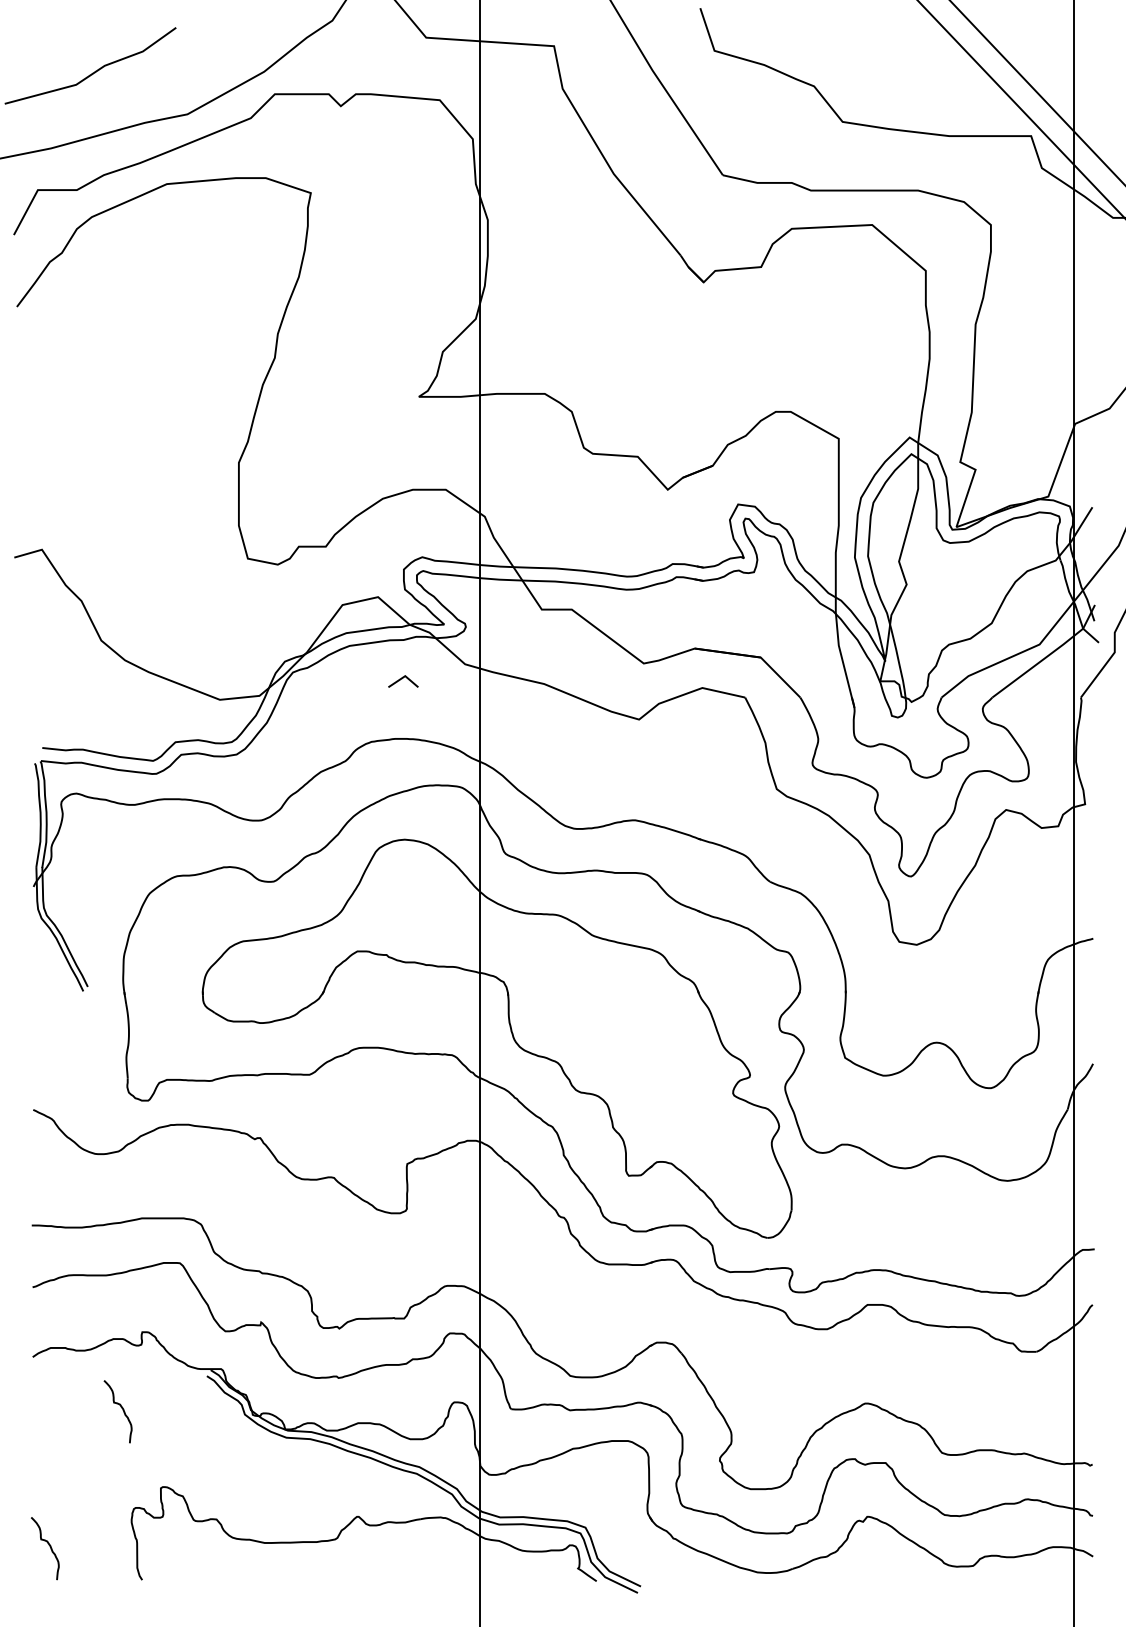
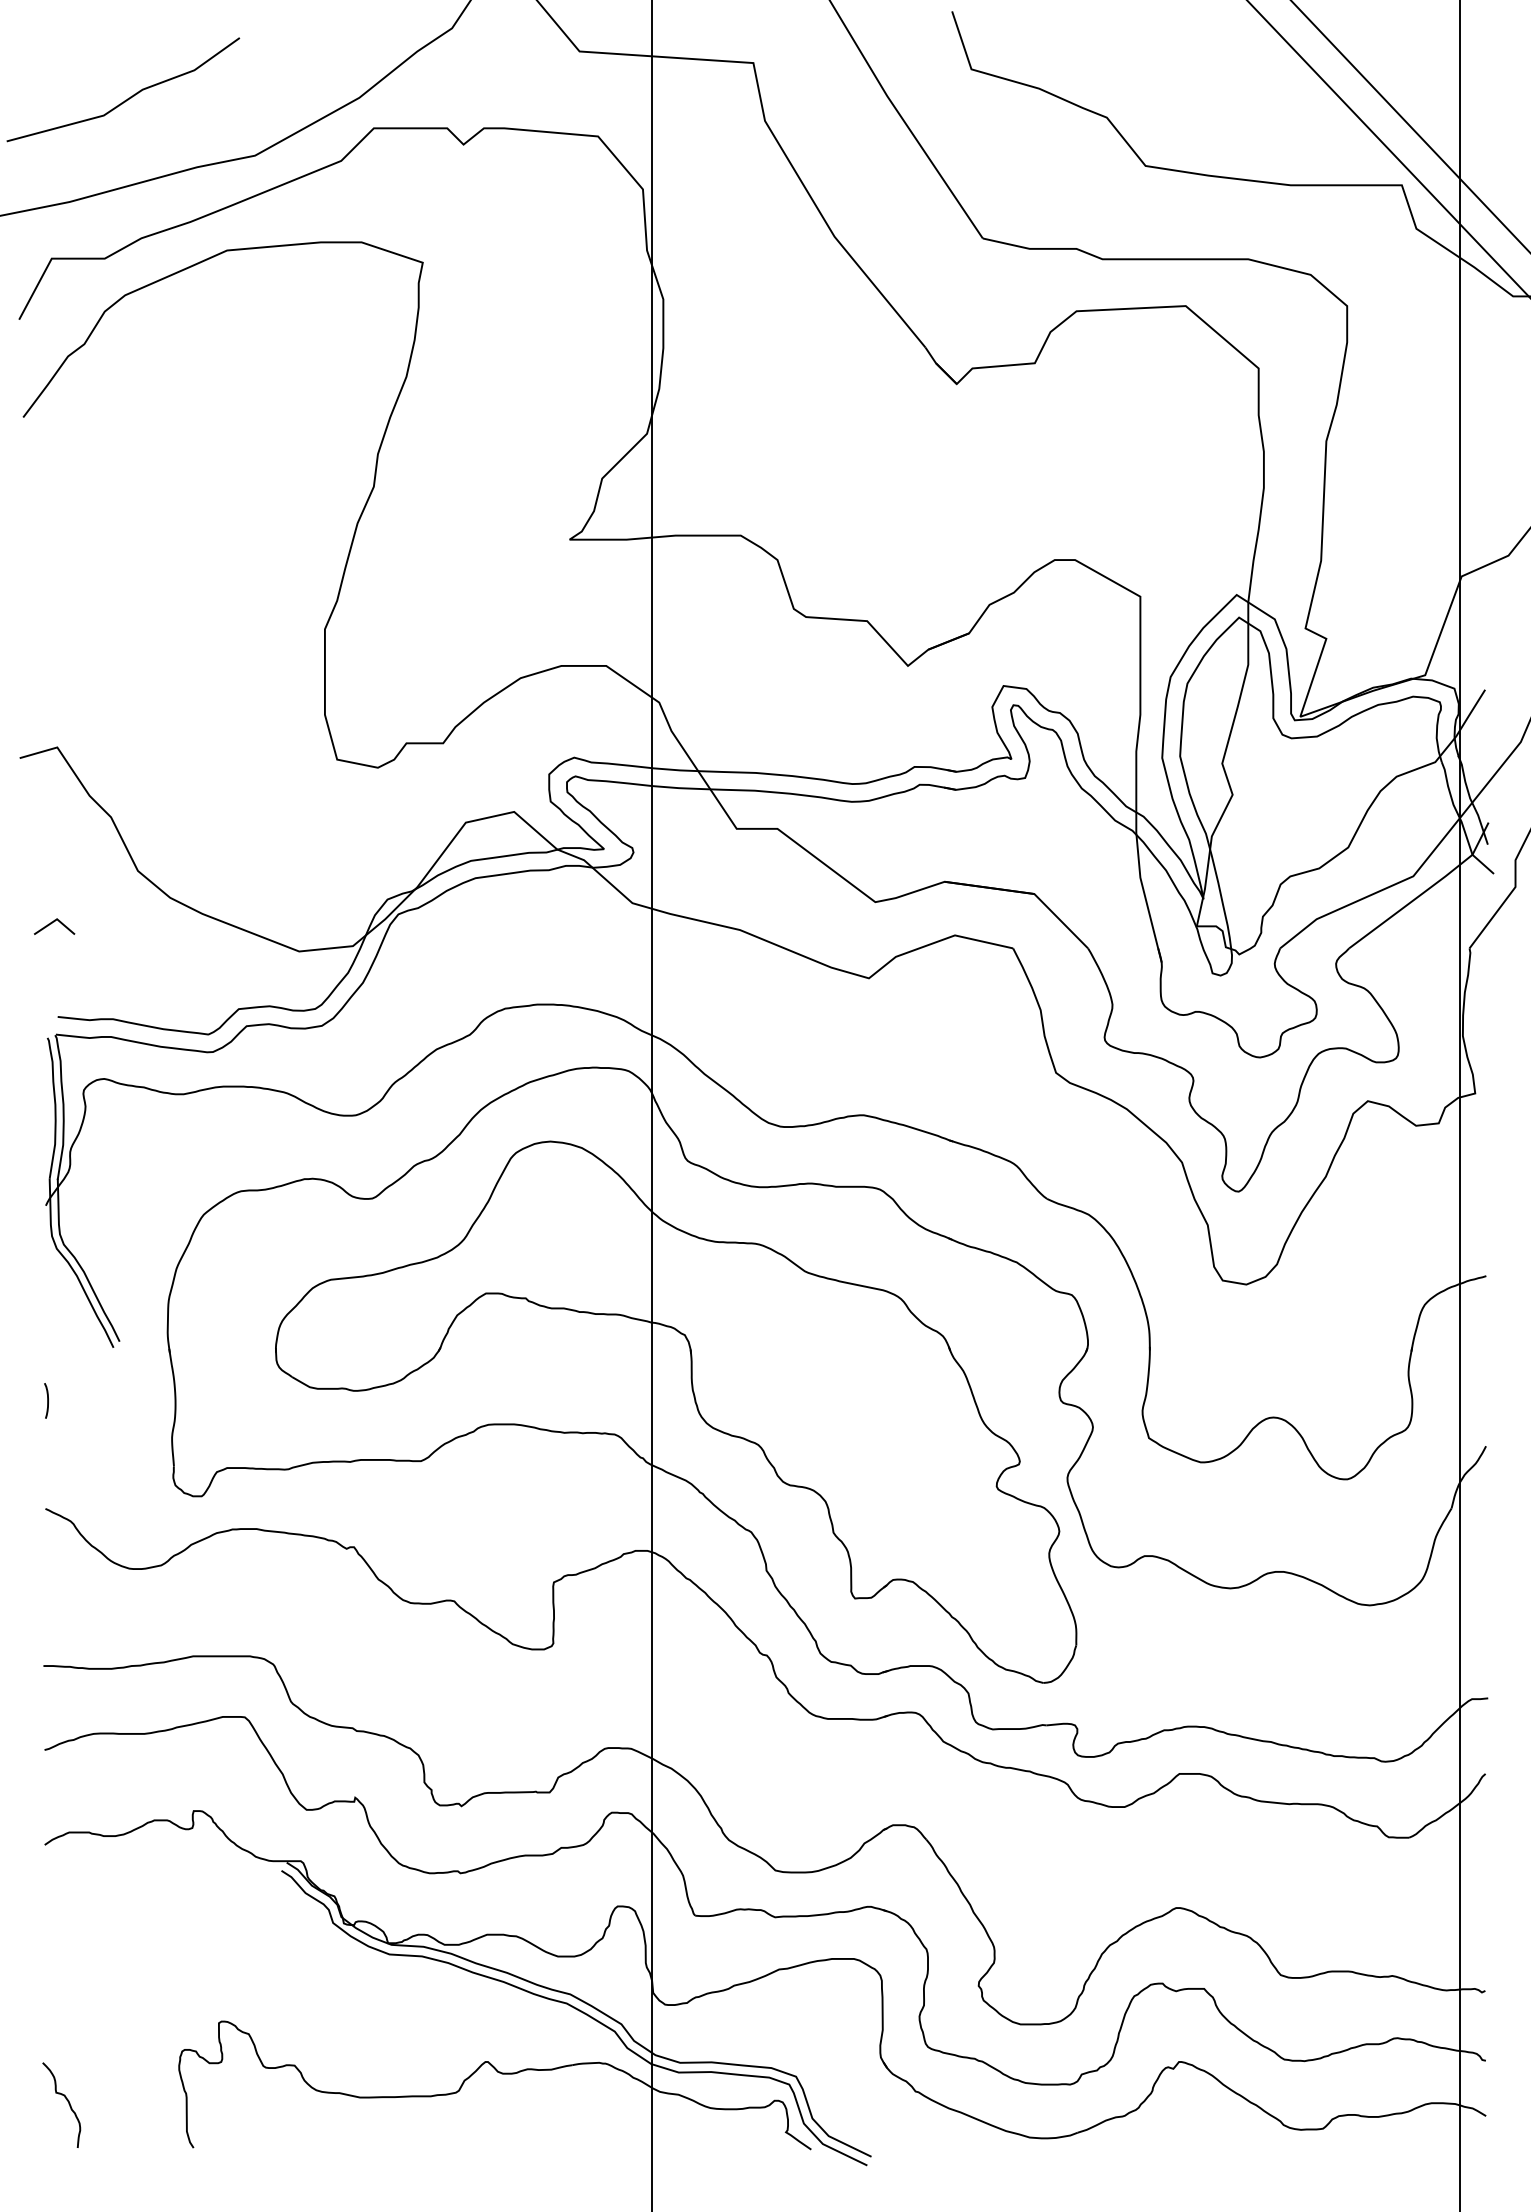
line: (401, 679) -> (52, 923), moved
curve: (34, 1030) -> (47, 1400), added
curve: (121, 1408) -> (165, 1914), removed

